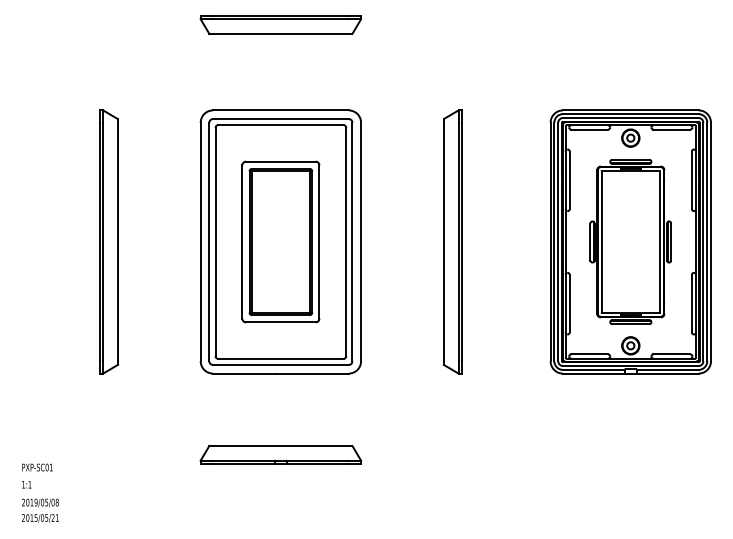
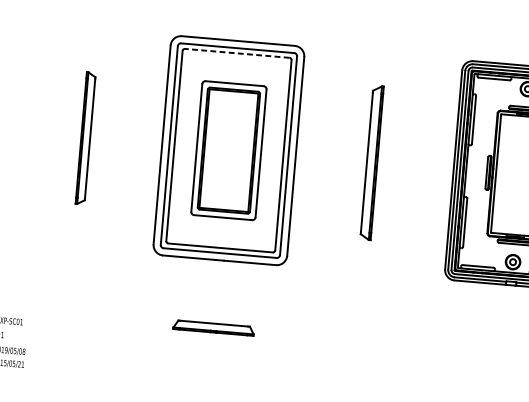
line: (280, 125) -> (236, 53), solid -> dashed
part: (108, 241) -> (85, 137), size x0.6
part: (452, 241) -> (371, 162), size x0.7
part: (280, 454) -> (213, 327), size x0.6

